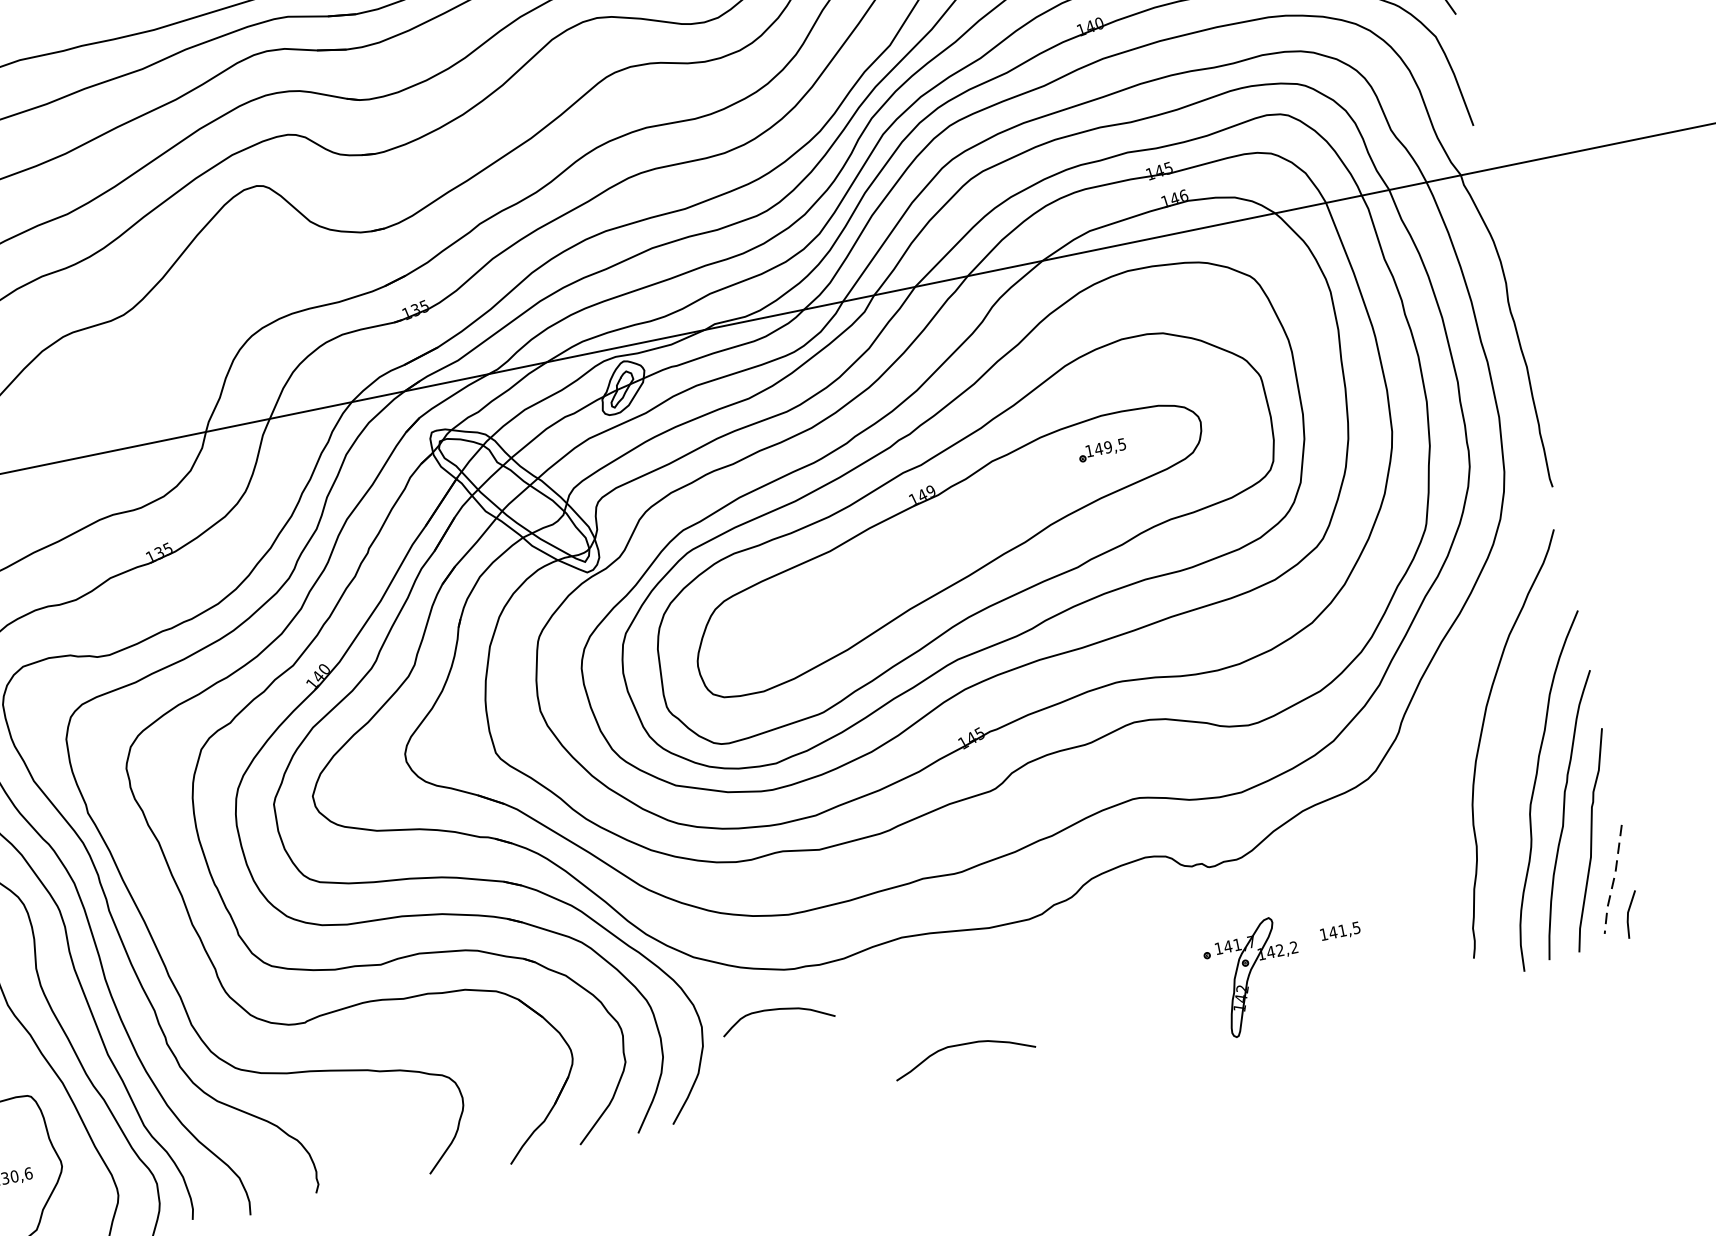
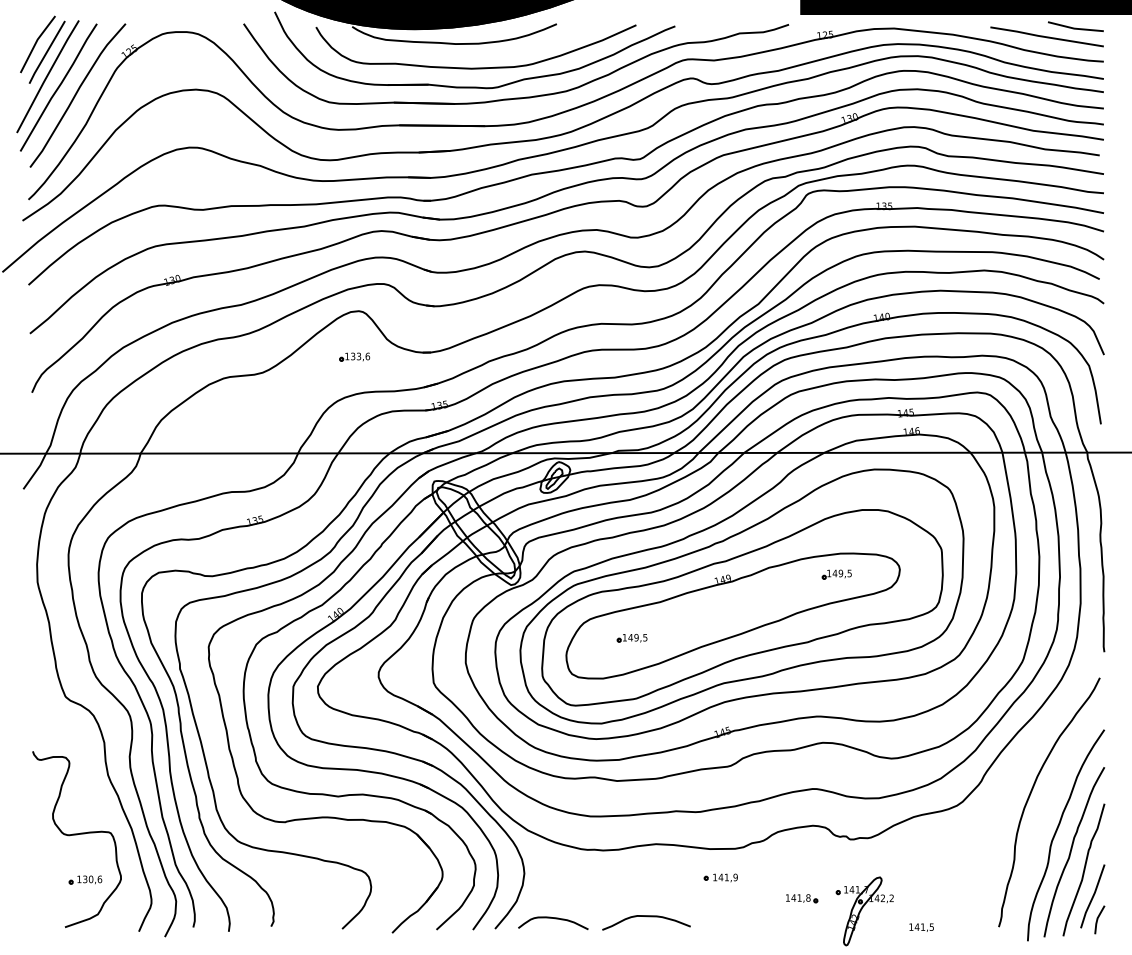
part: (264, 259) -> (354, 356), added
part: (796, 618) -> (631, 638), added
line: (1613, 881) -> (1092, 897), dashed -> solid
text: (1340, 931) -> (921, 927), moved
part: (1015, 969) -> (720, 877), added
part: (1152, 976) -> (802, 898), added
curve: (779, 1010) -> (555, 919), moved
curve: (964, 1046) -> (647, 917), moved

